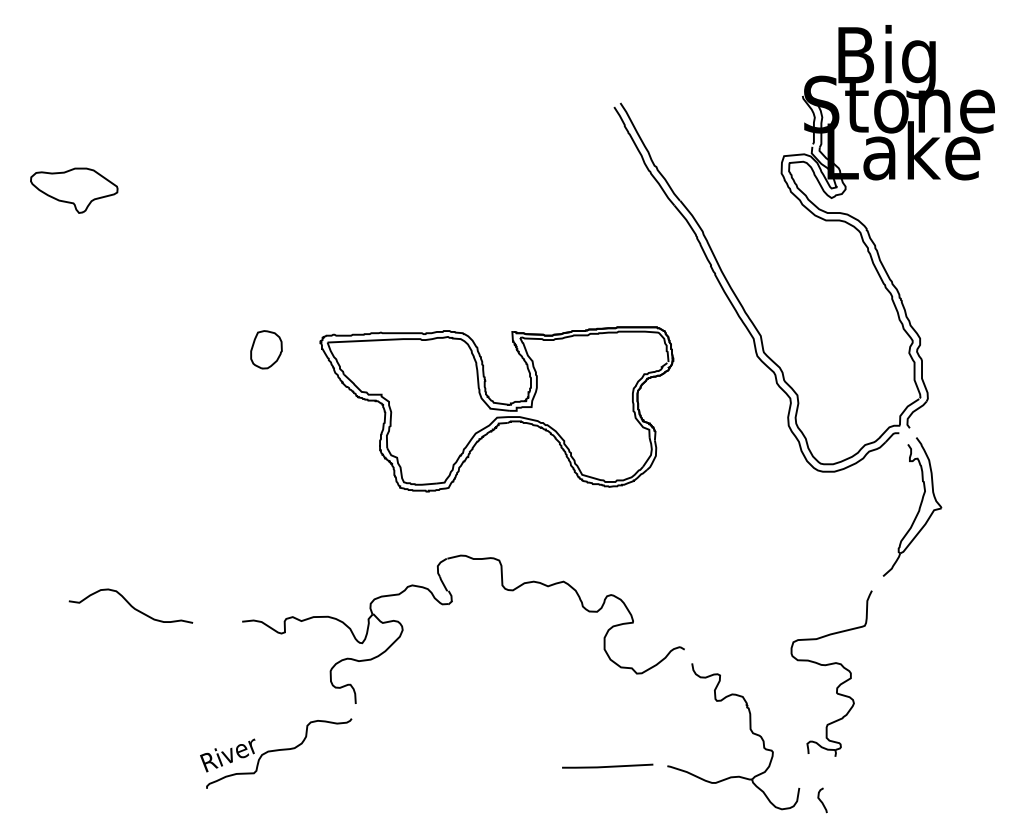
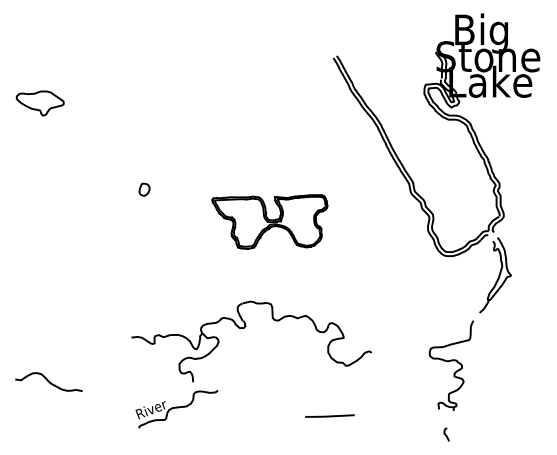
part: (266, 349) -> (144, 189), size x0.6
part: (496, 407) -> (269, 221), size x0.6
curve: (130, 604) -> (48, 381), moved
part: (748, 730) -> (406, 396), removed
part: (275, 754) -> (176, 409), moved

